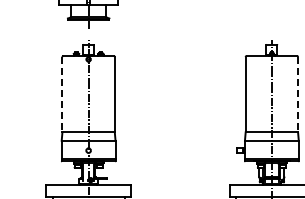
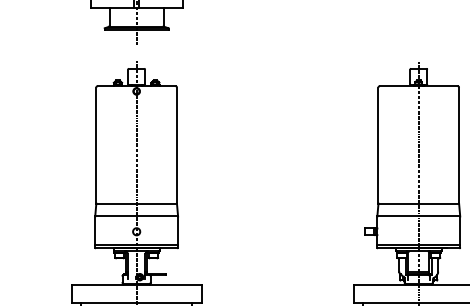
line: (62, 94) -> (96, 145), dashed -> solid
line: (298, 94) -> (459, 145), dashed -> solid

